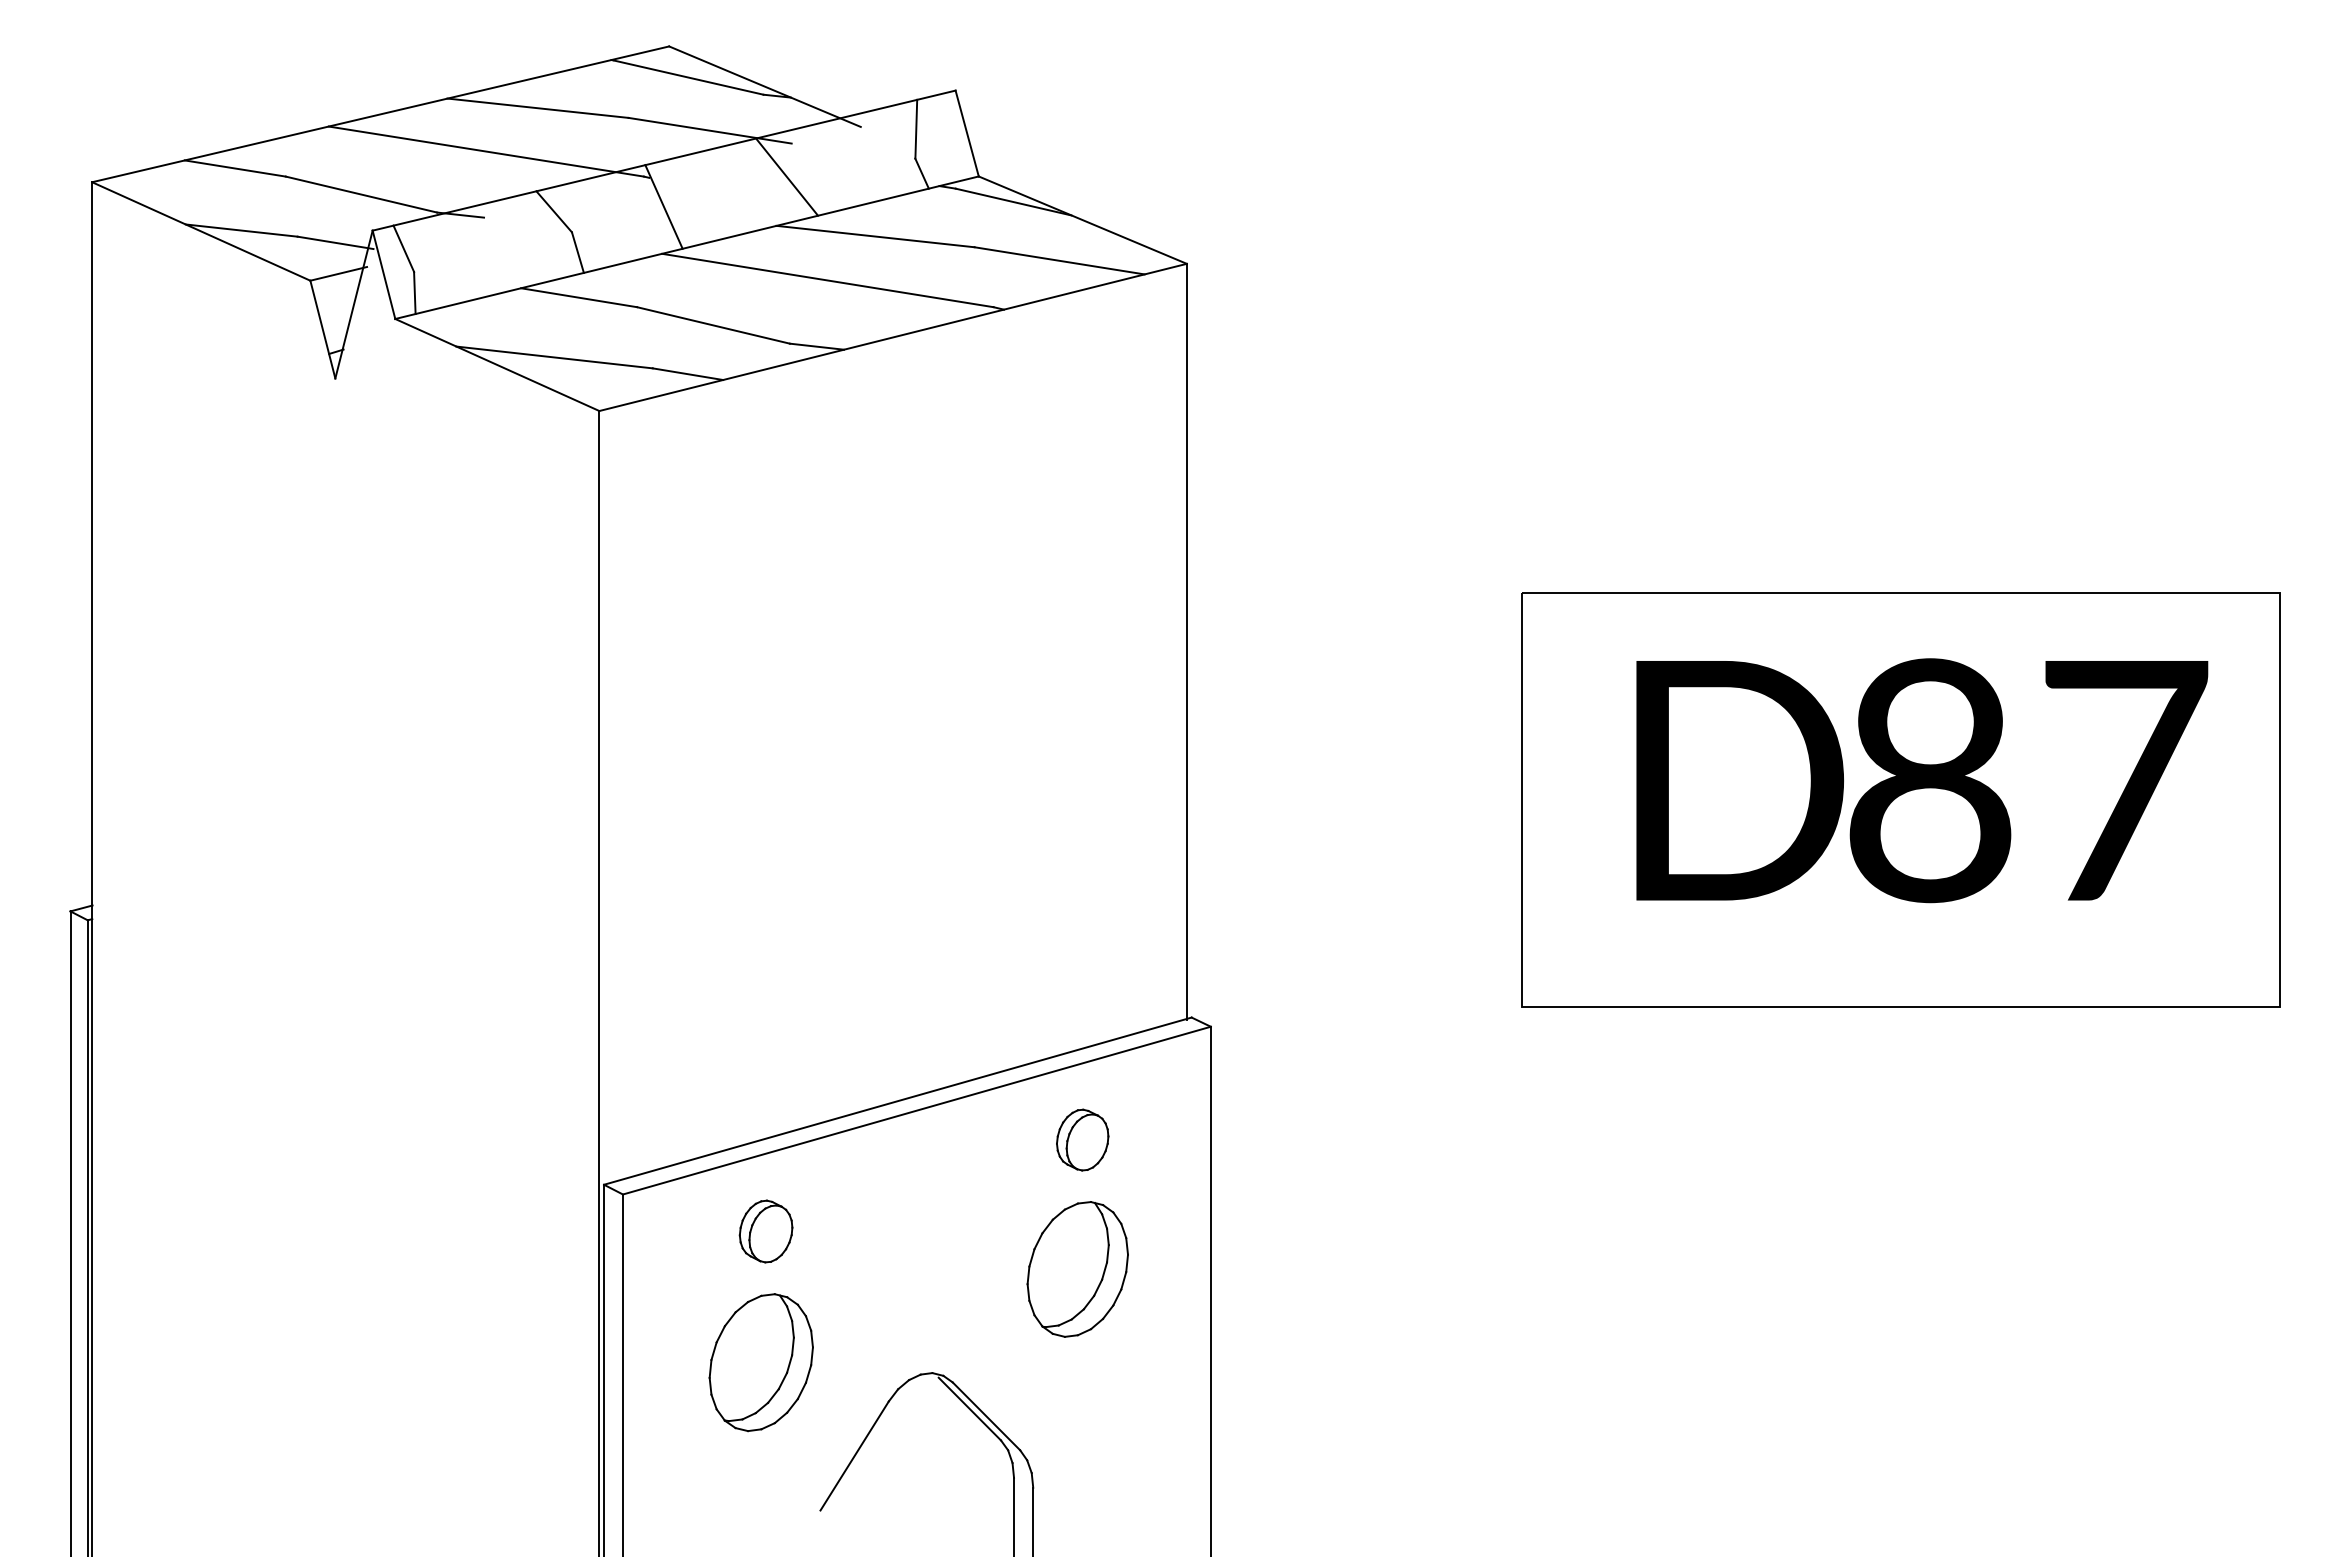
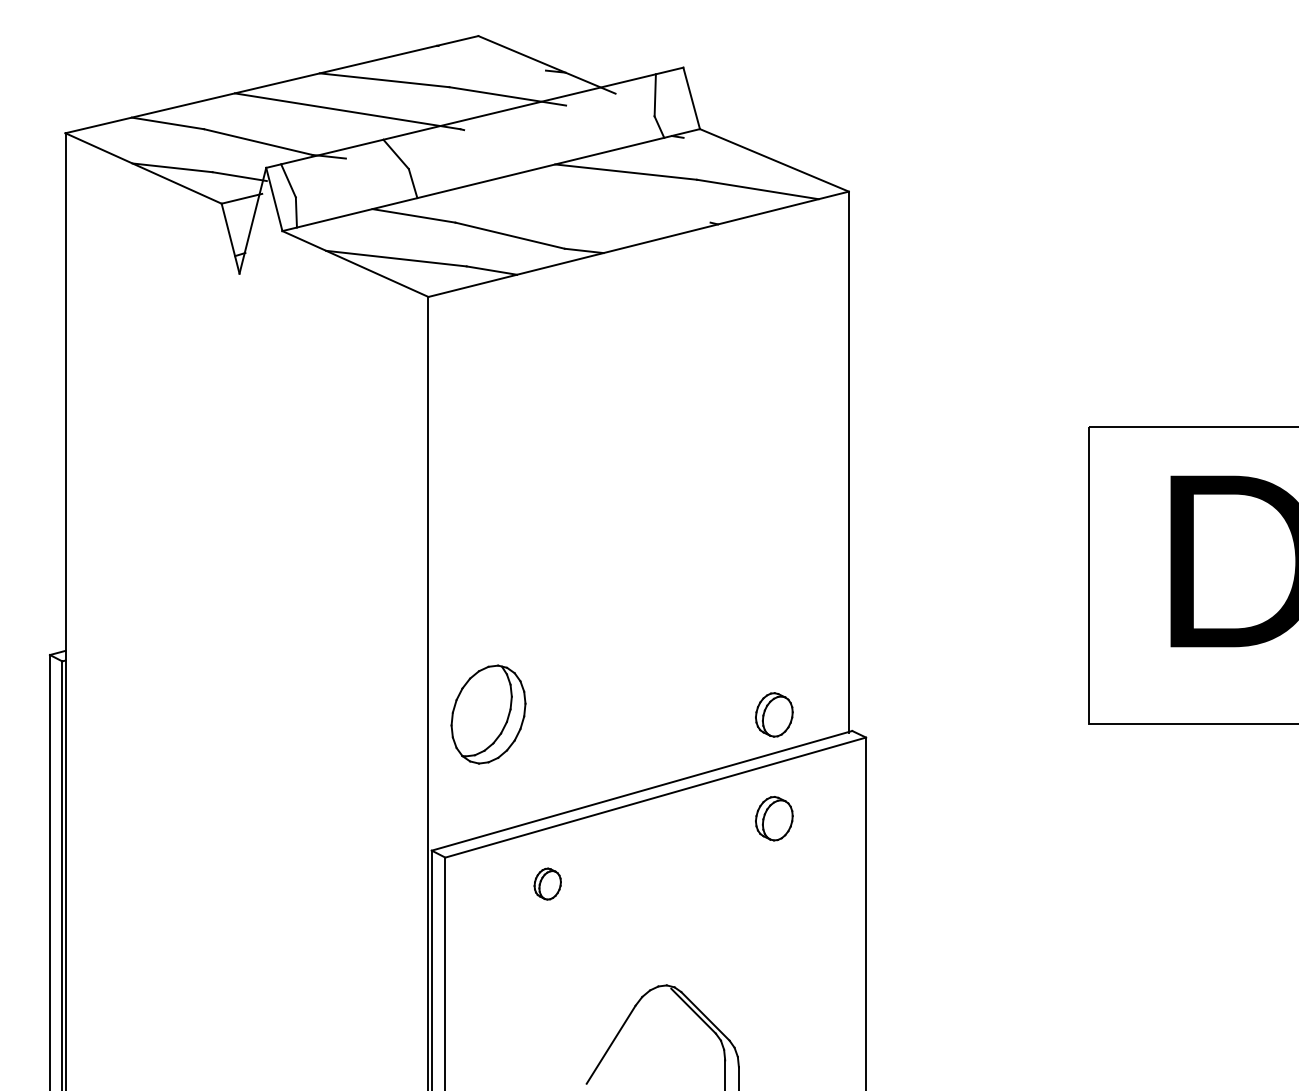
line: (688, 77) -> (492, 58), removed
line: (787, 176) -> (563, 129), removed
line: (1013, 201) -> (724, 147), removed
line: (663, 206) -> (474, 150), removed
line: (827, 280) -> (591, 203), removed
part: (1082, 994) -> (774, 714), added
part: (765, 1231) -> (547, 884), size x0.7
part: (1077, 1269) -> (770, 911), removed
part: (760, 1362) -> (487, 714), moved

